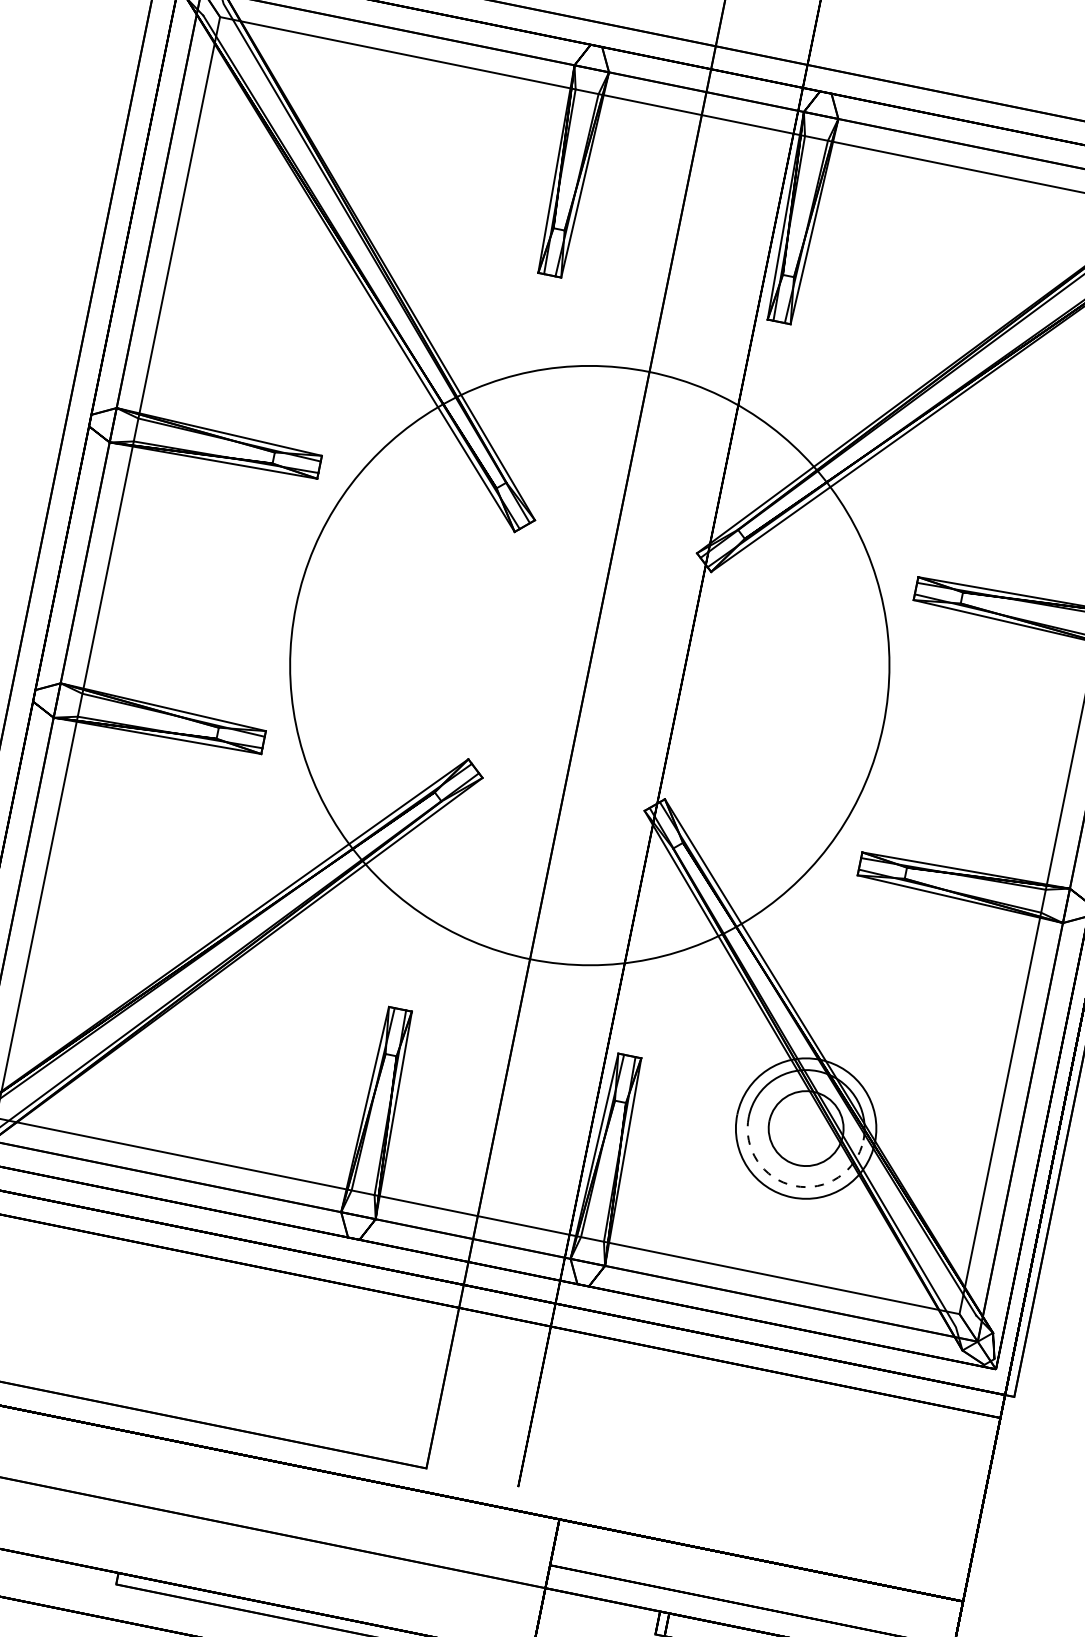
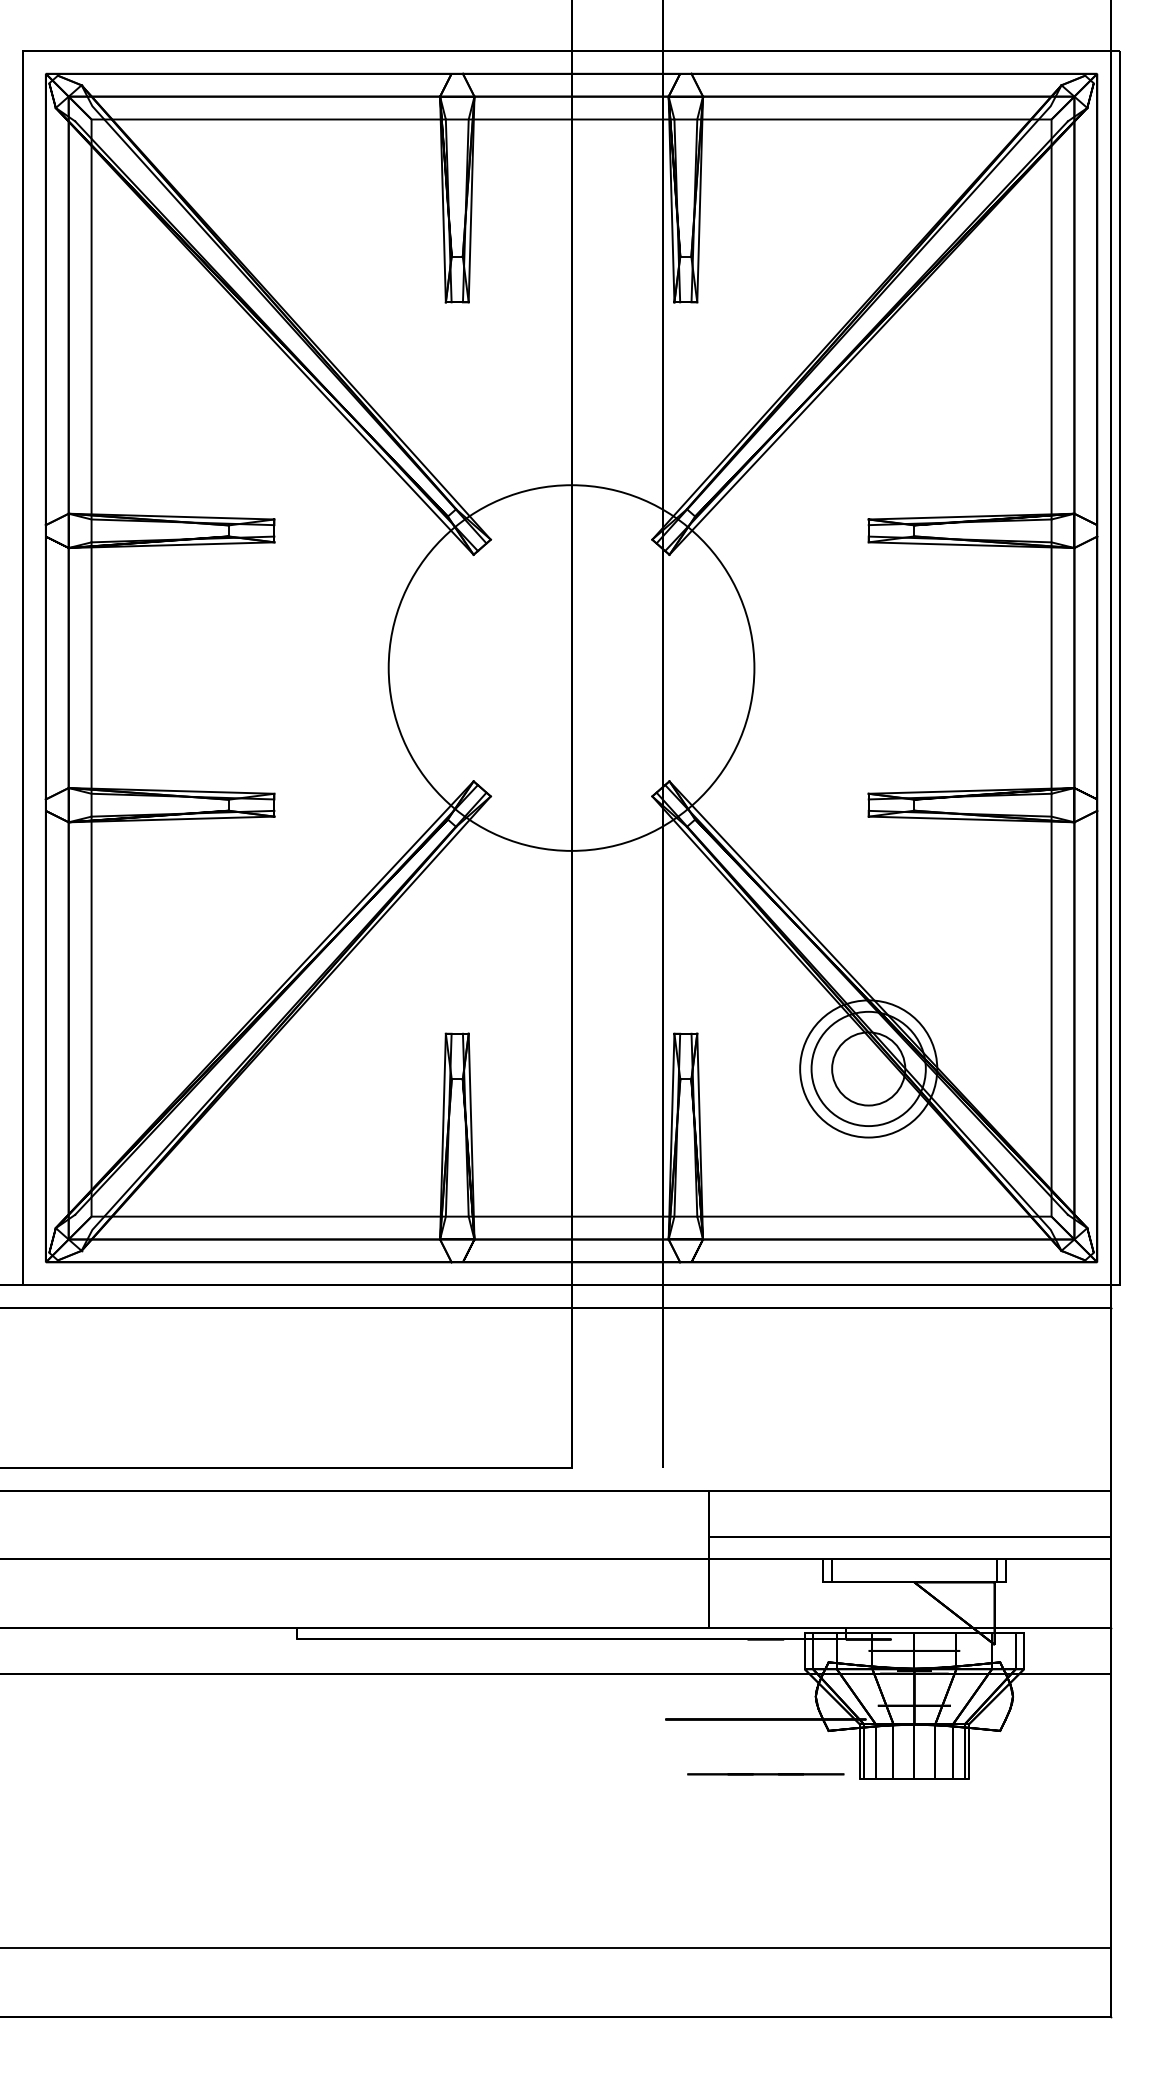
circle: (589, 665) -> (571, 667), size x0.62
arc: (794, 1186) -> (868, 1126), dashed -> solid

